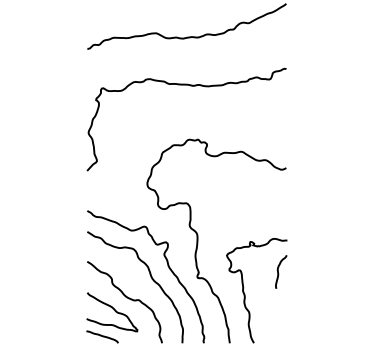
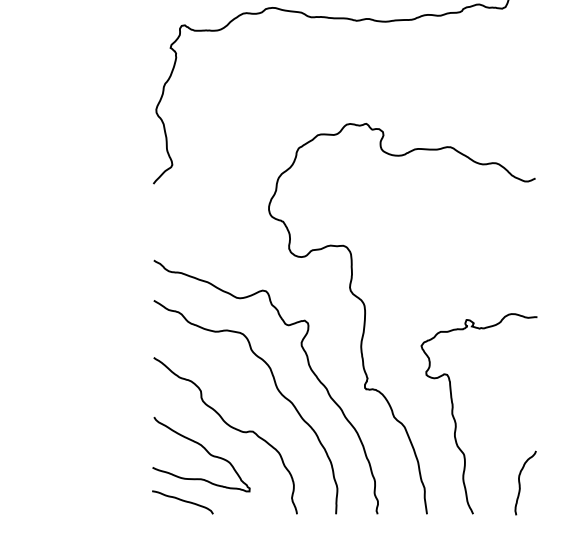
curve: (279, 273) -> (522, 485), moved

